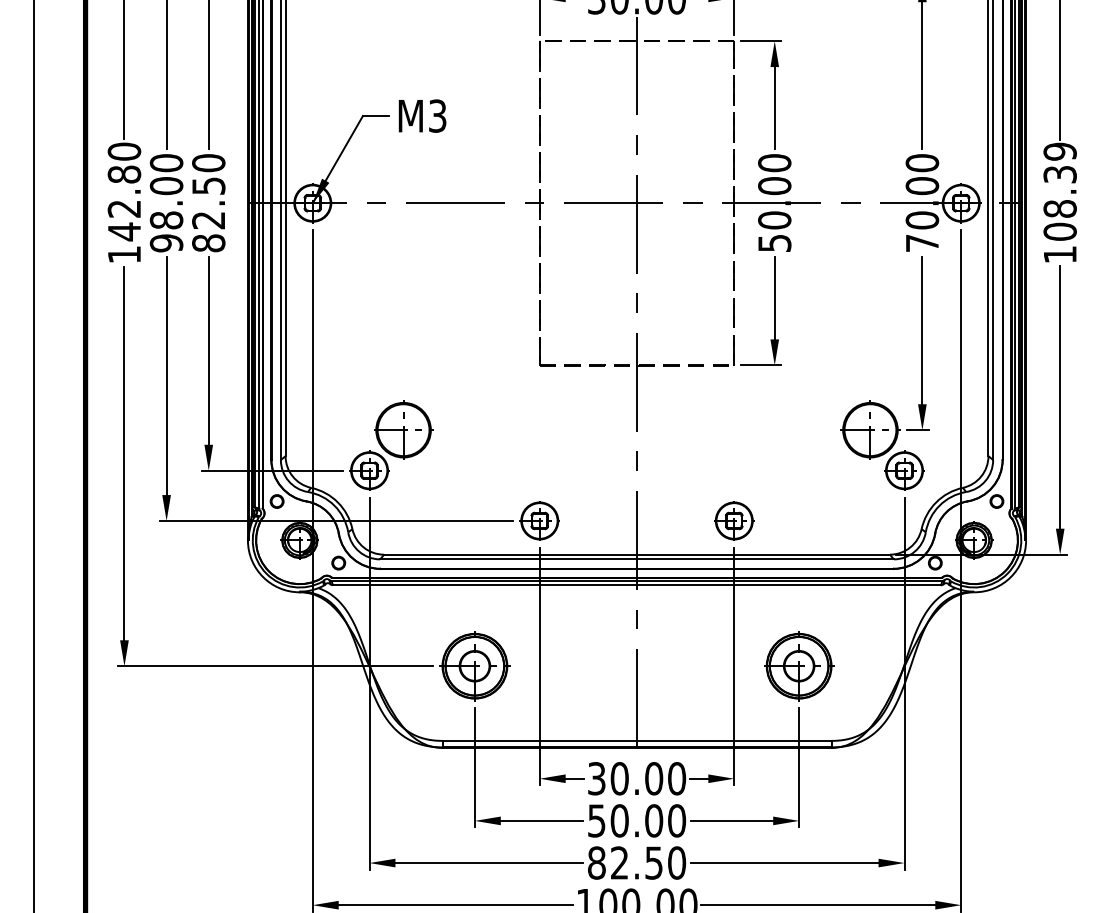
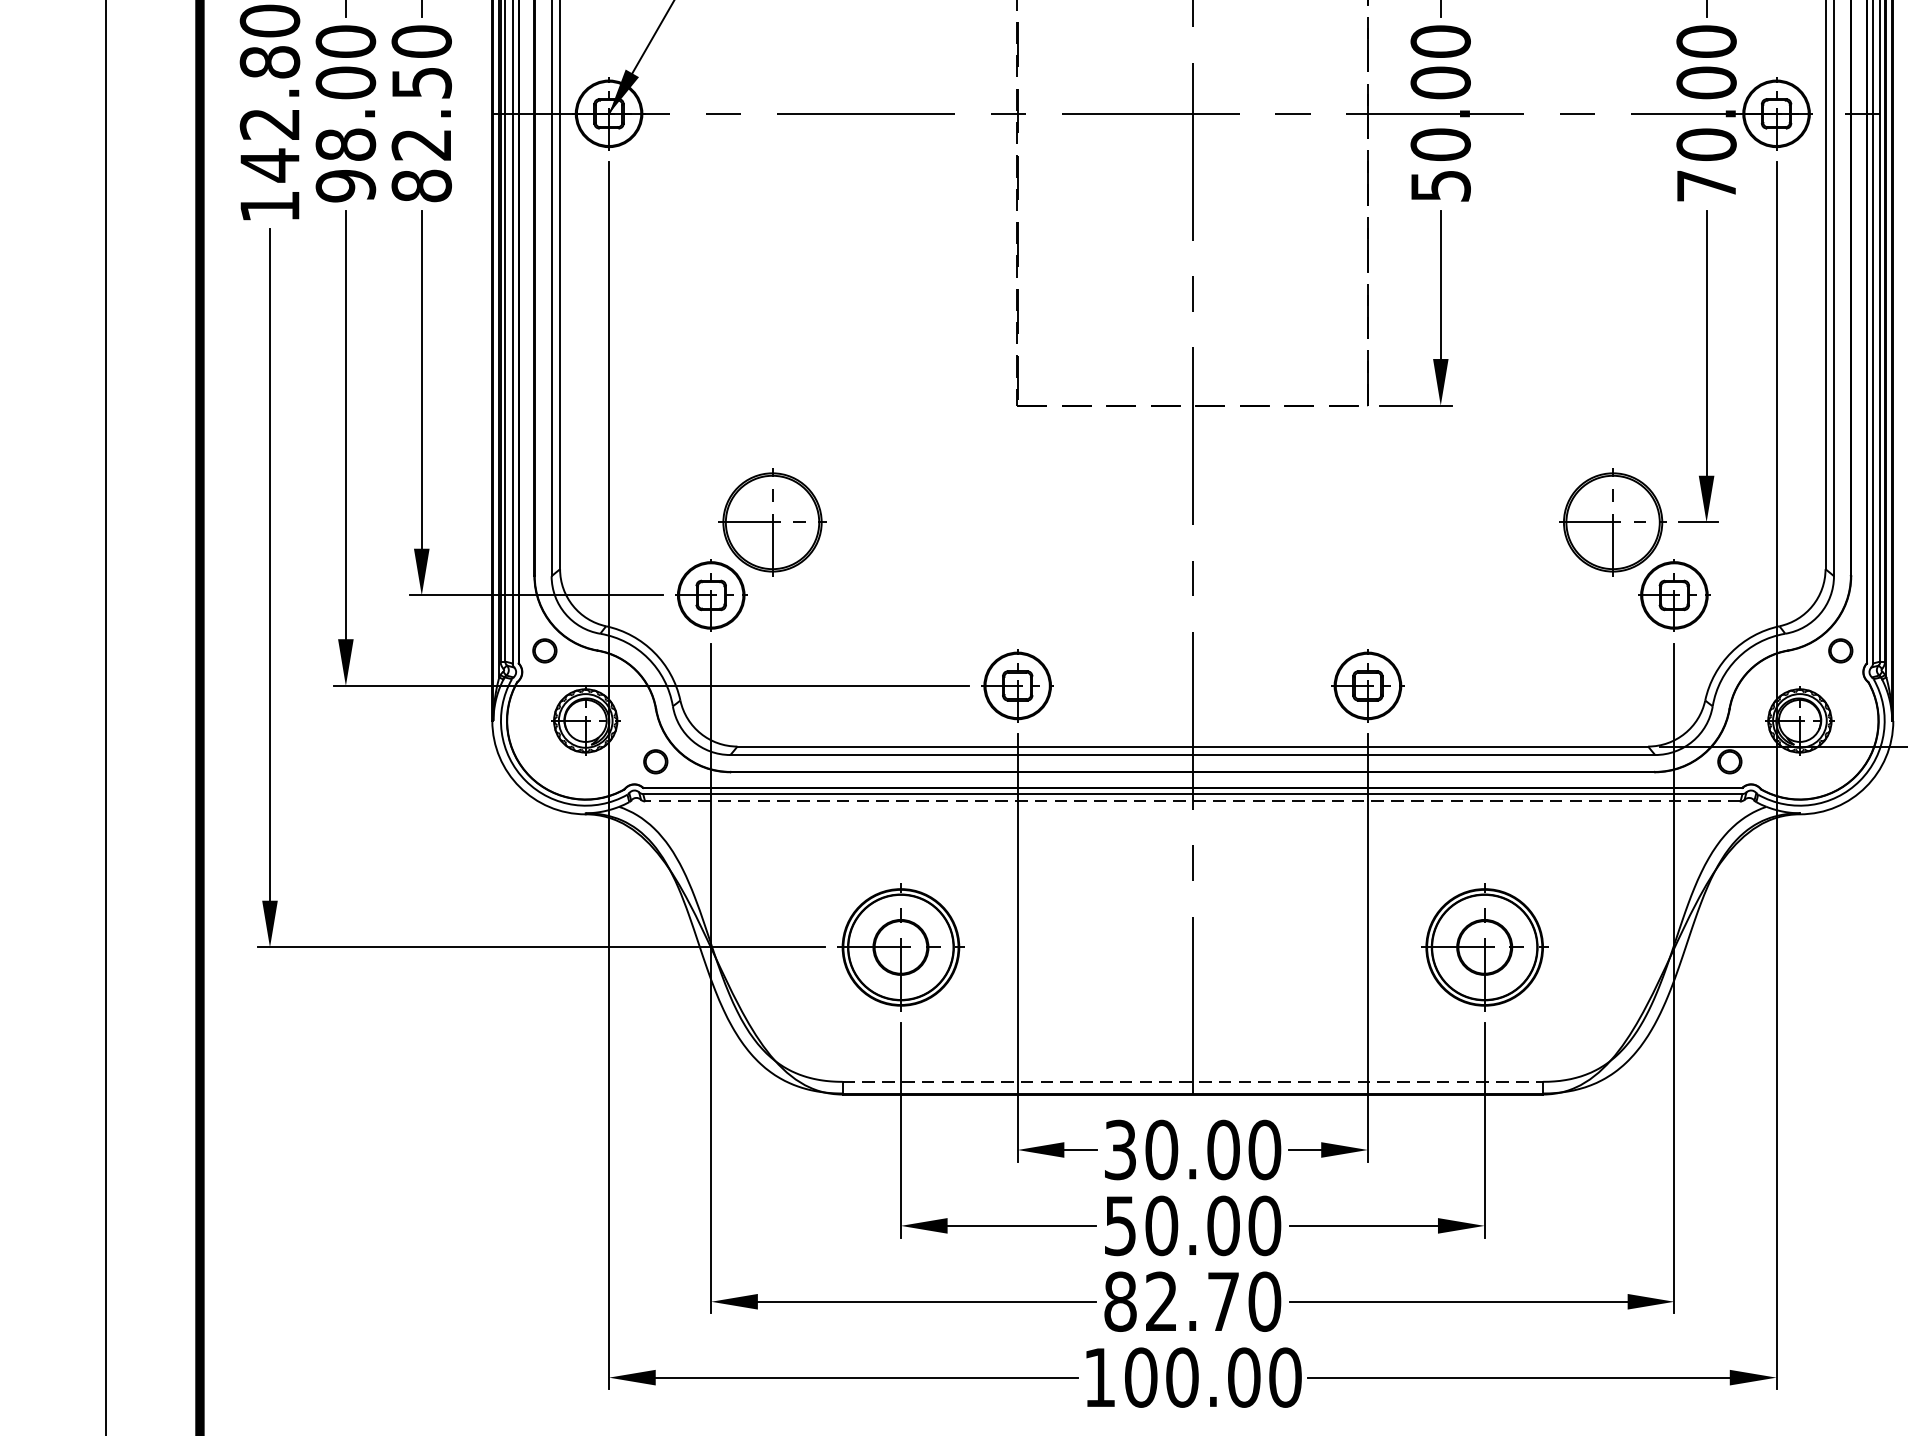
line: (636, 585) -> (1191, 802), solid -> dashed
line: (637, 740) -> (1193, 1081), solid -> dashed
text: (653, 862) -> (1222, 1300), 82.50 -> 82.70

